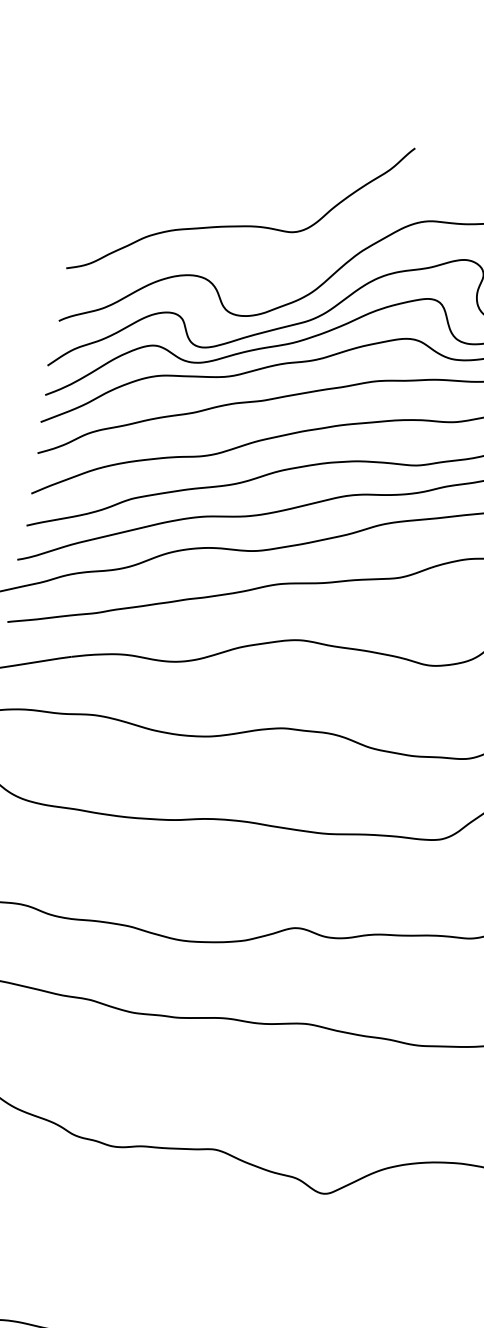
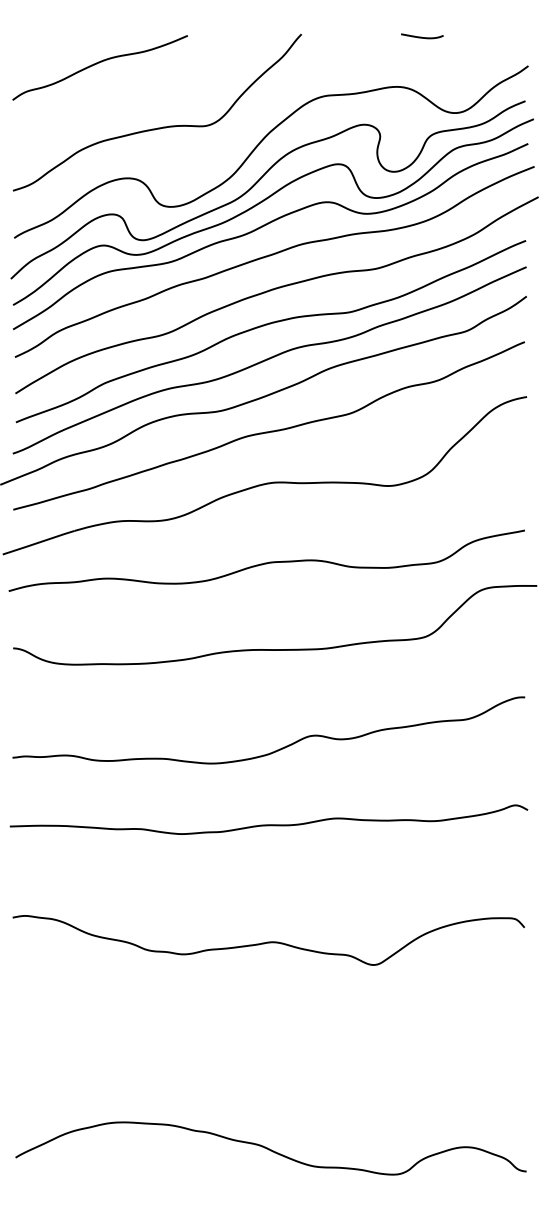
curve: (183, 143) -> (97, 64), added

